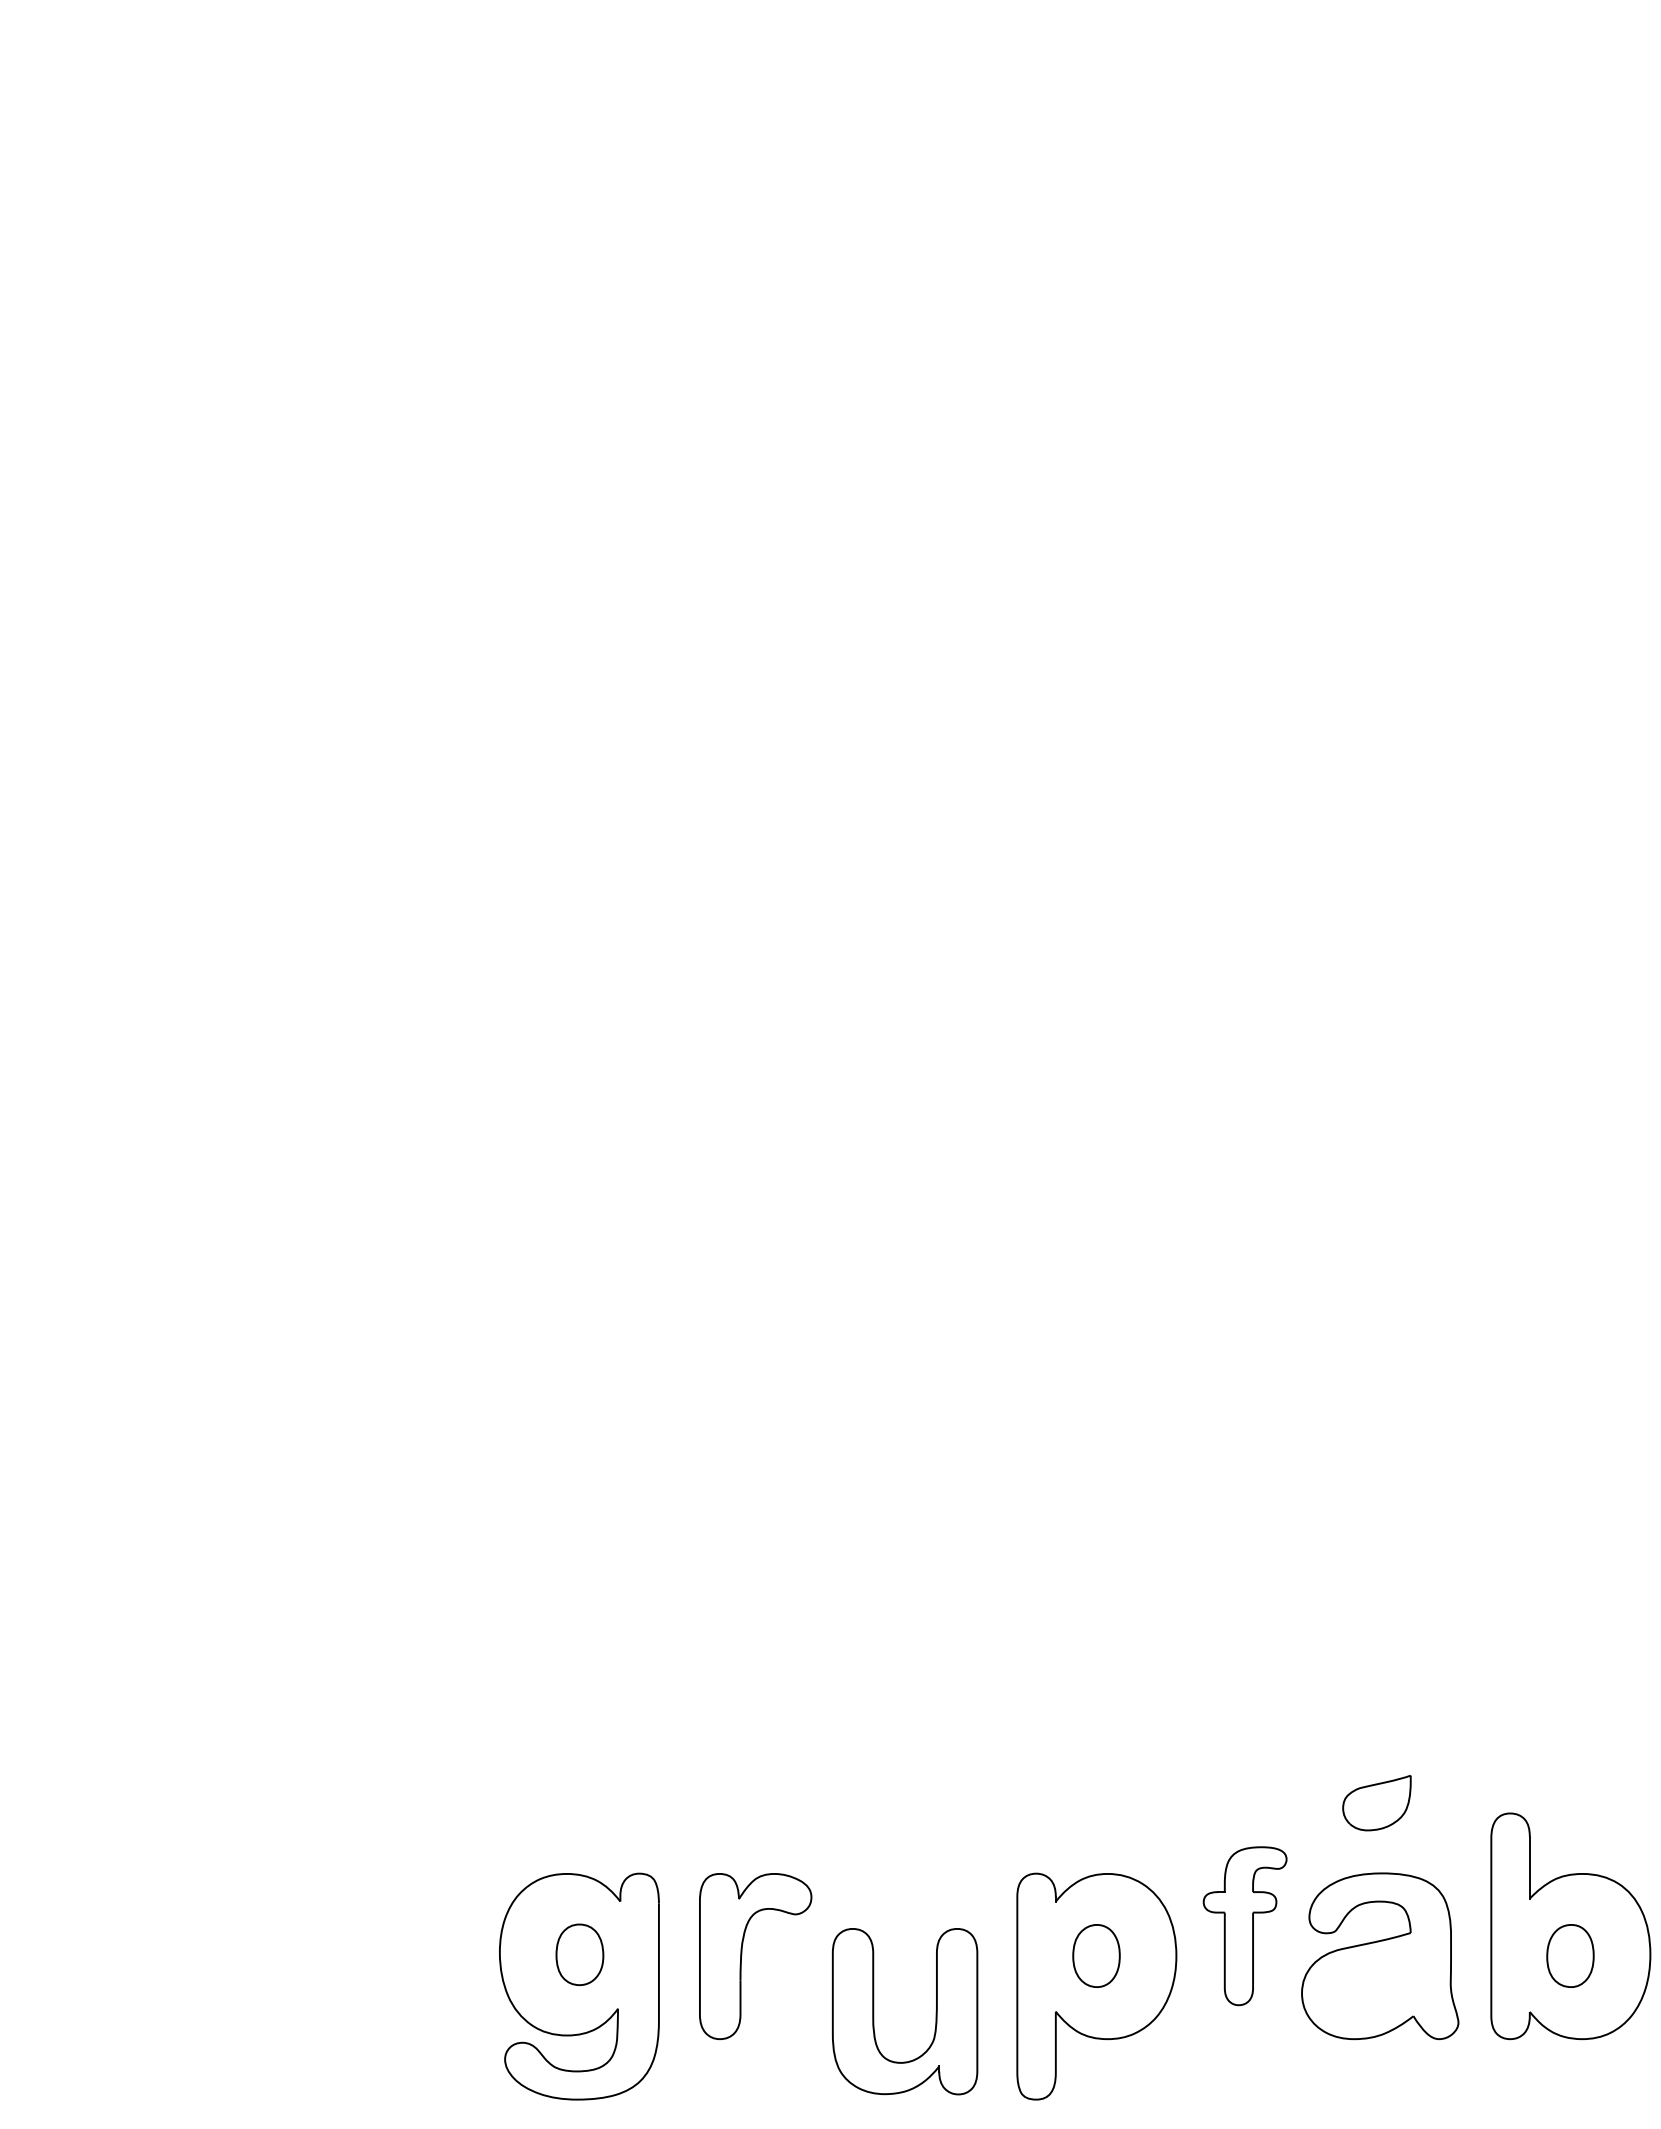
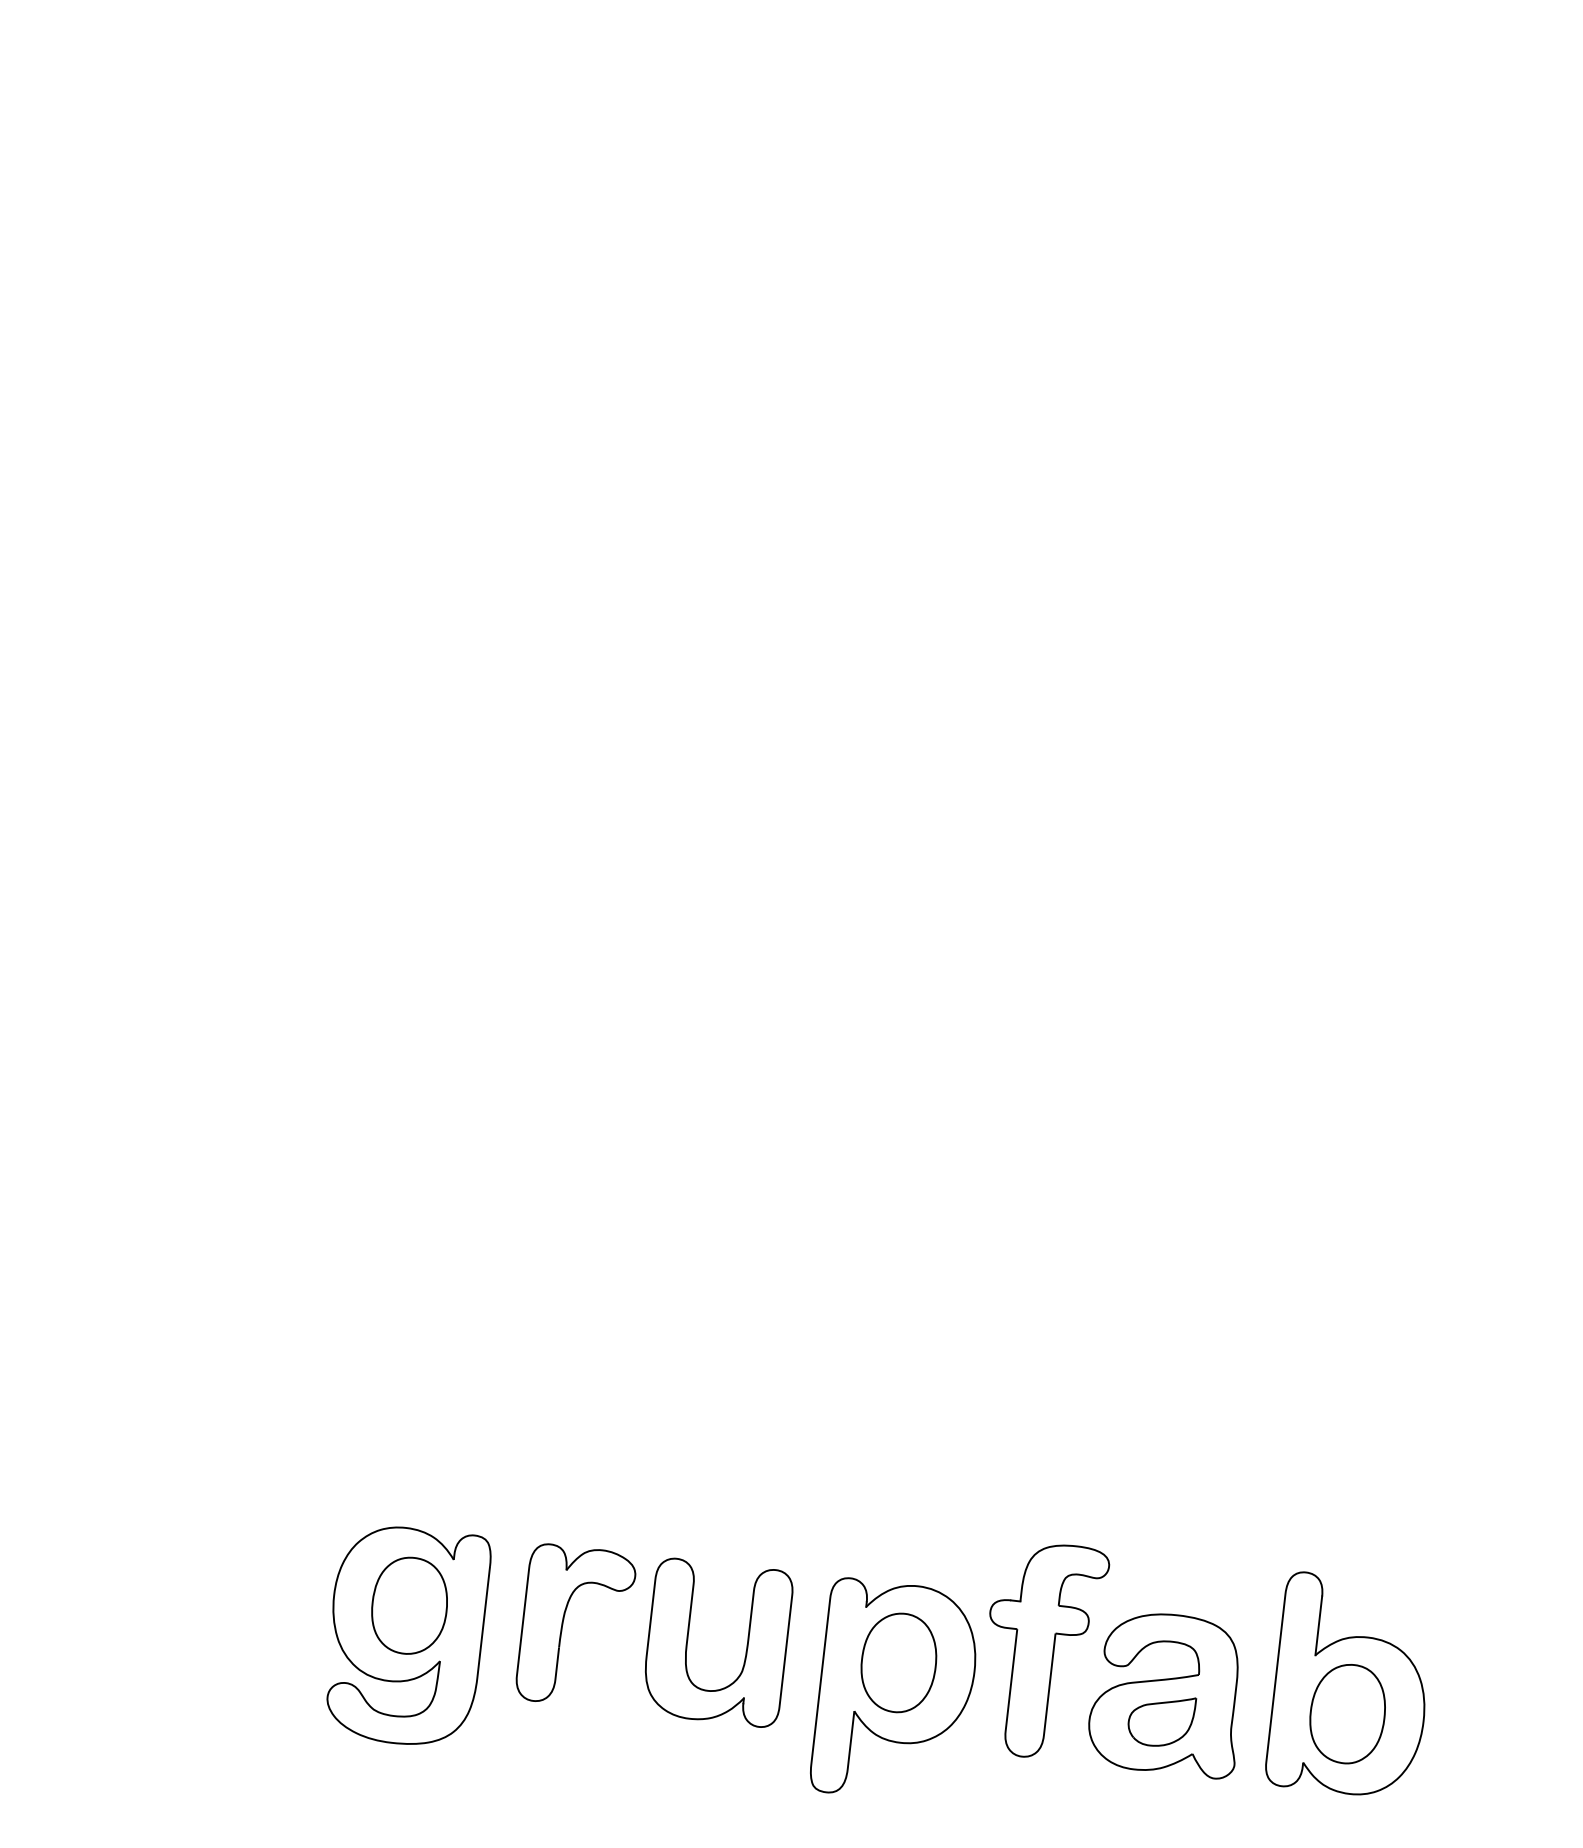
part: (1376, 1802) -> (1160, 1720), moved
part: (1245, 1925) -> (1043, 1650), size x1.43
part: (579, 1954) -> (409, 1605), size x1.67
part: (1096, 1955) -> (898, 1662), size x1.67
part: (1570, 1955) -> (1347, 1713), size x1.67
part: (874, 2011) -> (688, 1639), moved

